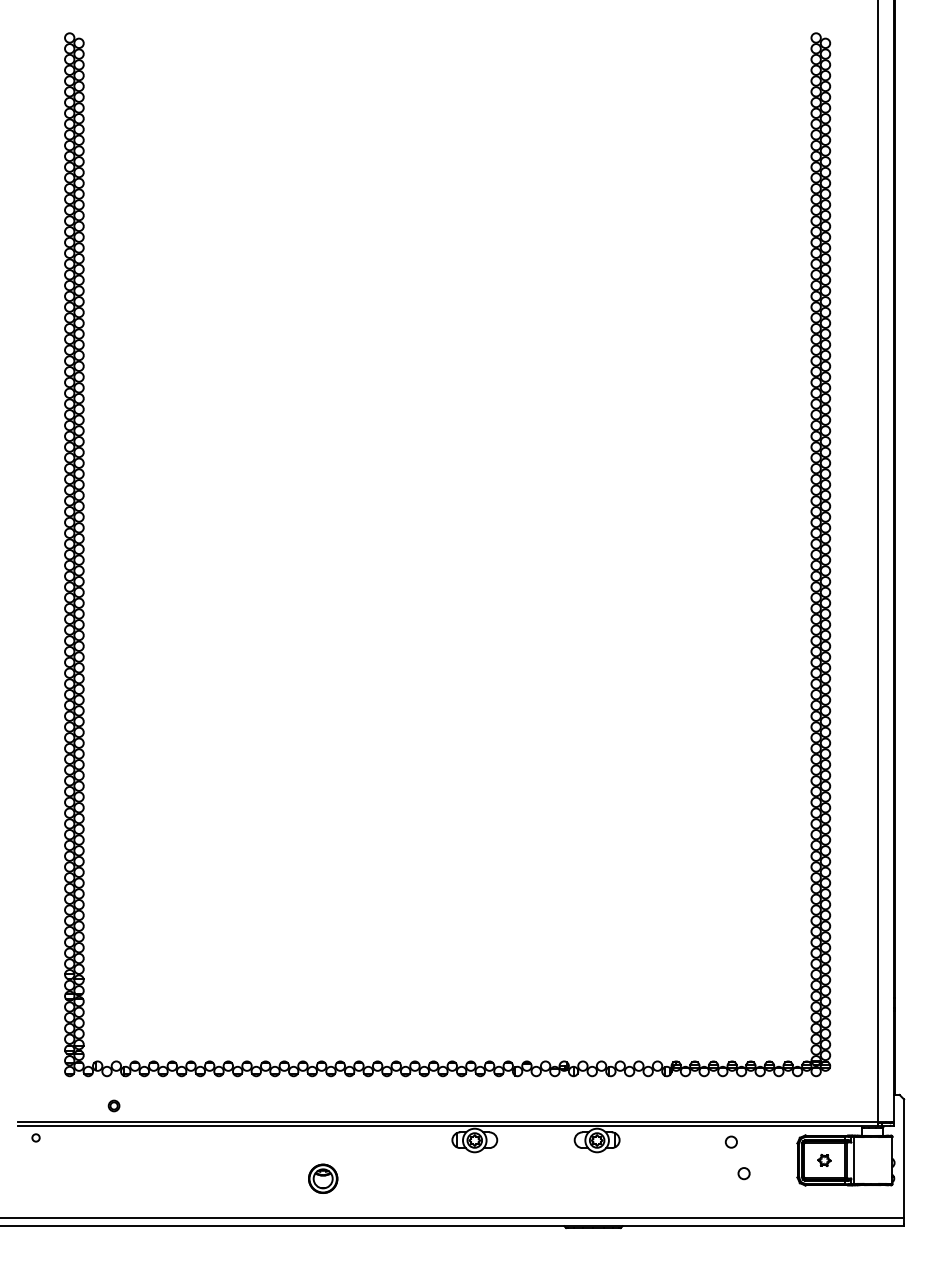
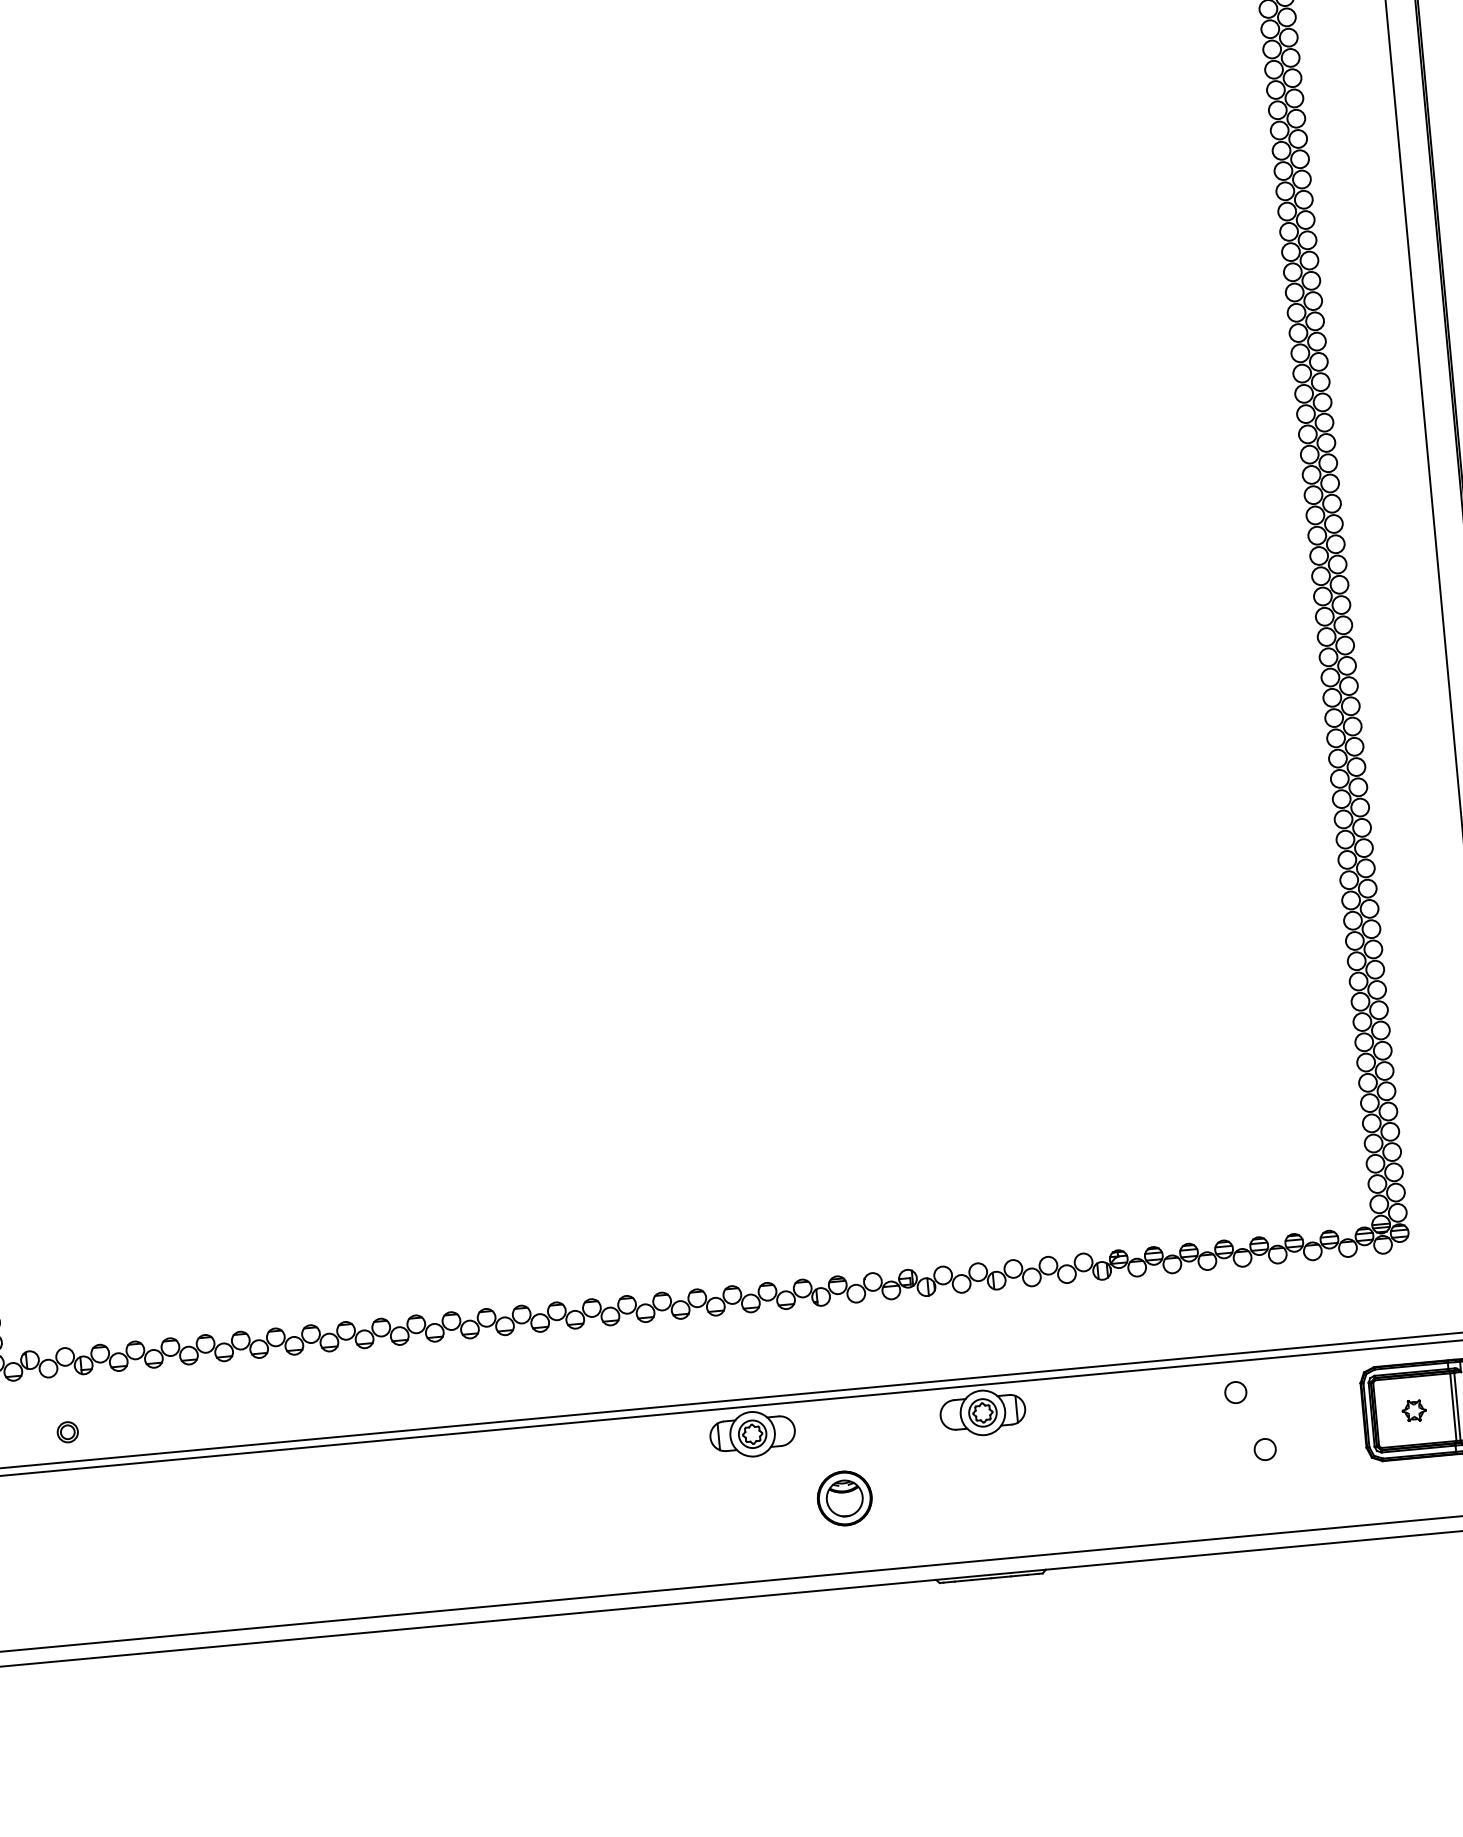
part: (323, 1178) -> (845, 1497), moved

